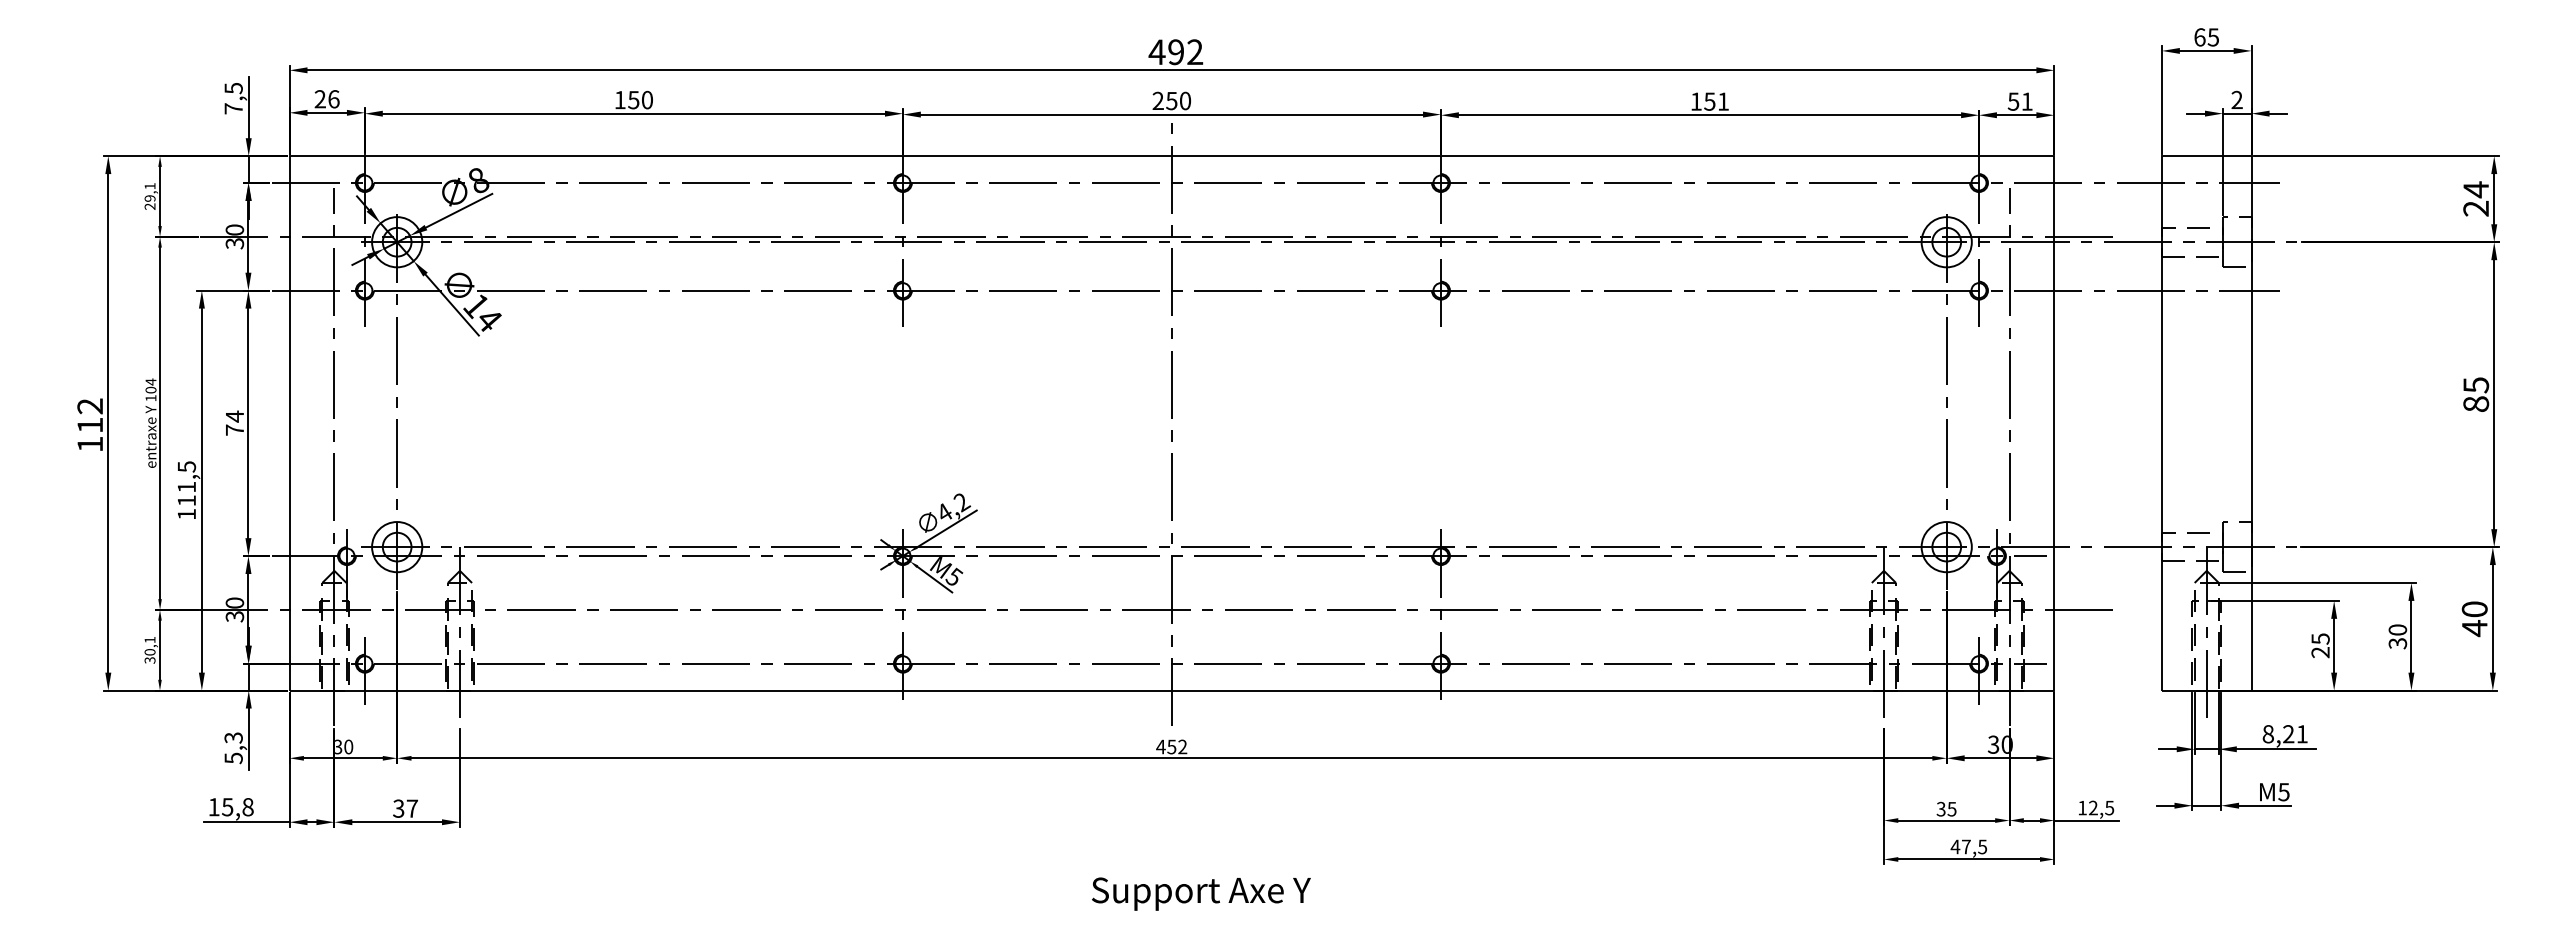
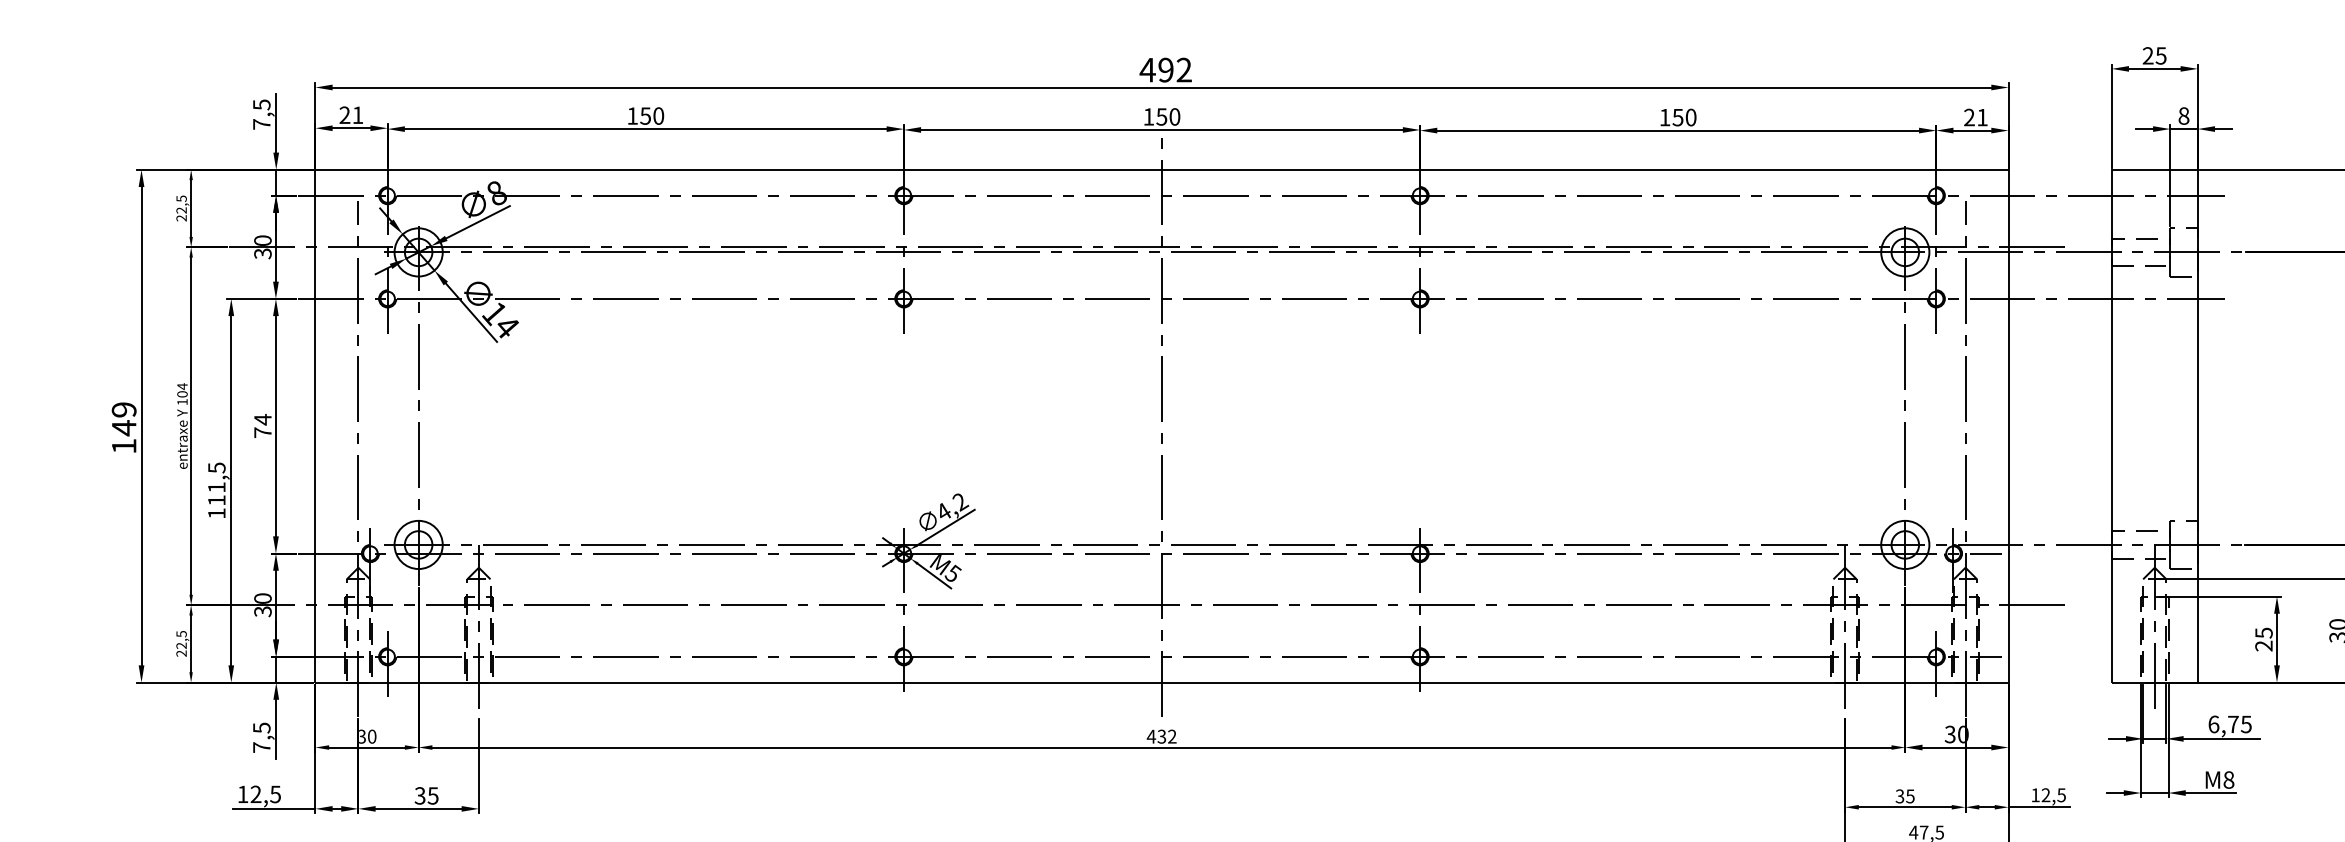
text: (2199, 37) -> (2147, 56), 65 -> 25
text: (333, 99) -> (357, 115), 26 -> 21
text: (2236, 99) -> (2183, 115), 2 -> 8
text: (1157, 100) -> (1148, 116), 250 -> 150
text: (1723, 101) -> (1691, 117), 151 -> 150
text: (2013, 101) -> (1969, 117), 51 -> 21
text: (149, 192) -> (181, 204), 29,1 -> 22,5
text: (90, 416) -> (124, 419), 112 -> 149
text: (149, 649) -> (181, 643), 30,1 -> 22,5
text: (2284, 734) -> (2229, 724), 8,21 -> 6,75
text: (1171, 746) -> (1161, 736), 452 -> 432
text: (233, 748) -> (261, 738), 5,3 -> 7,5
text: (2283, 792) -> (2228, 780), M5 -> M8
text: (237, 807) -> (265, 794), 15,8 -> 12,5
text: (412, 808) -> (433, 795), 37 -> 35

